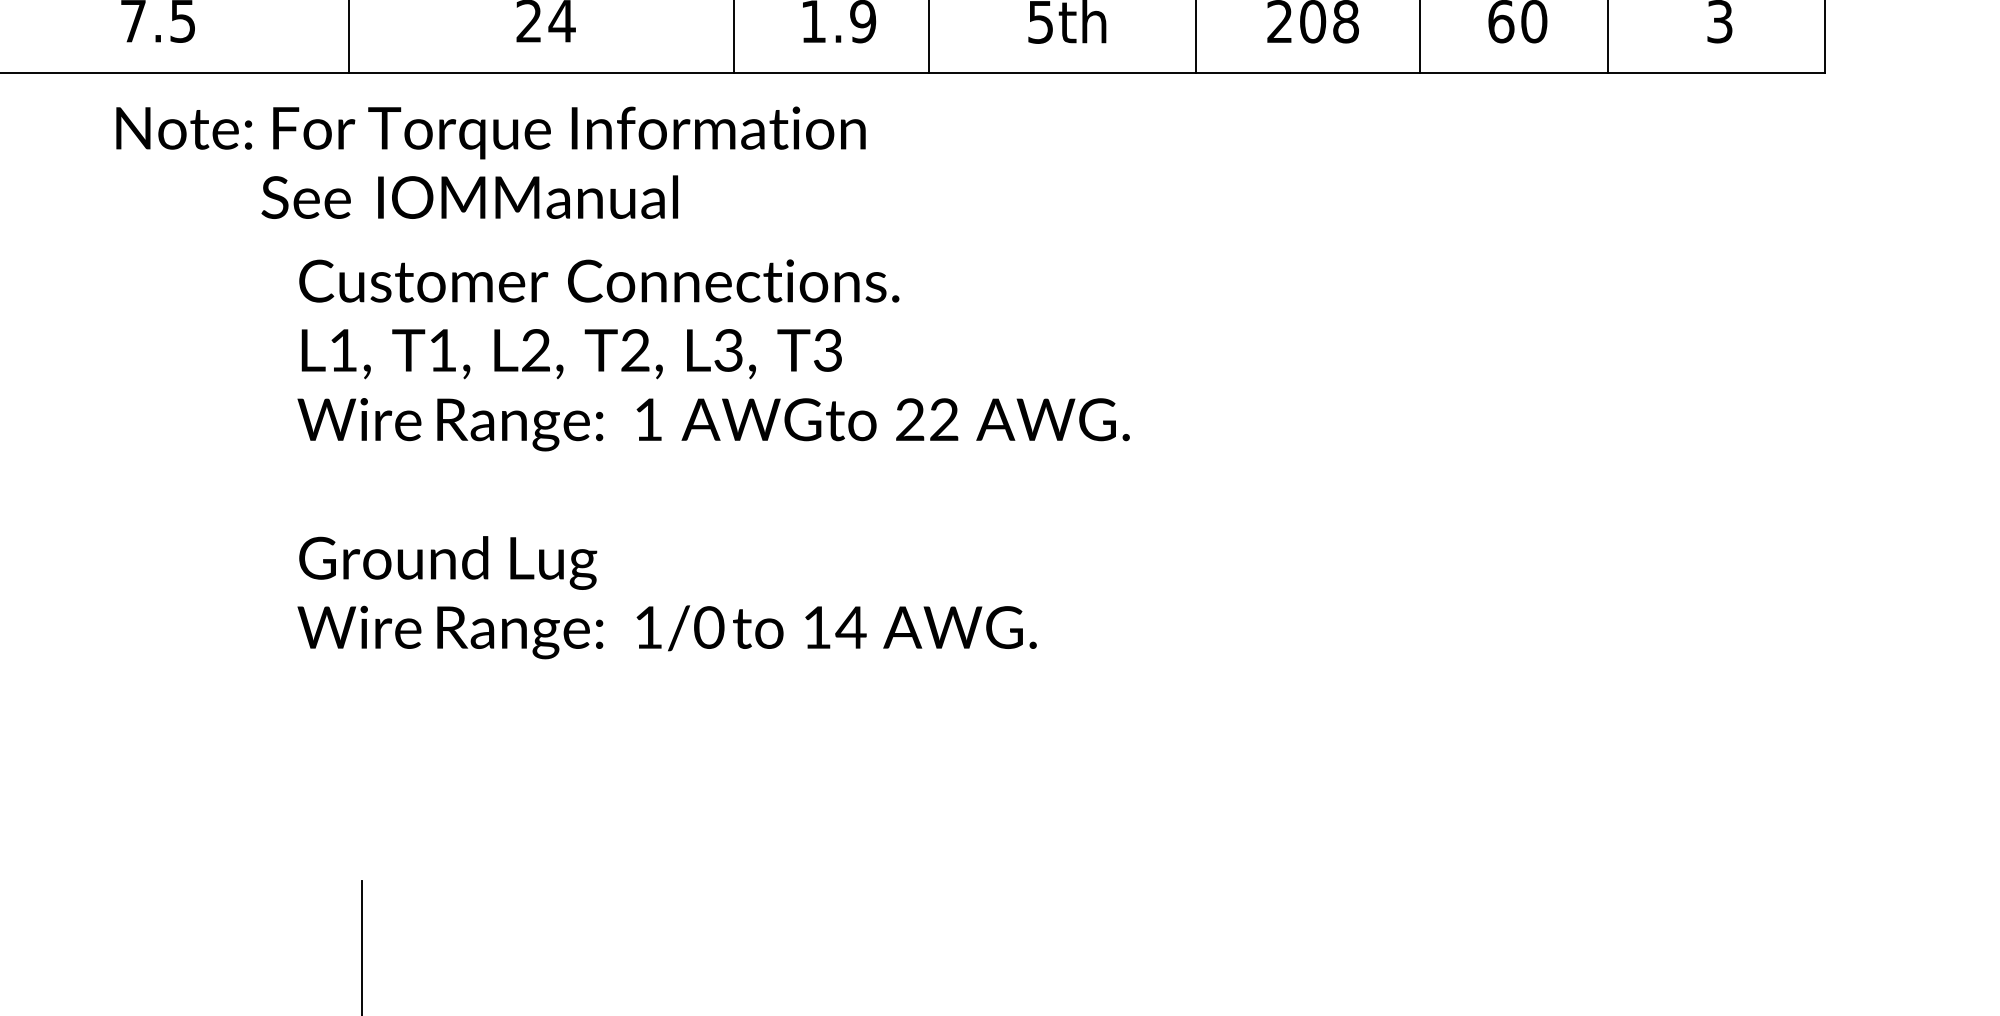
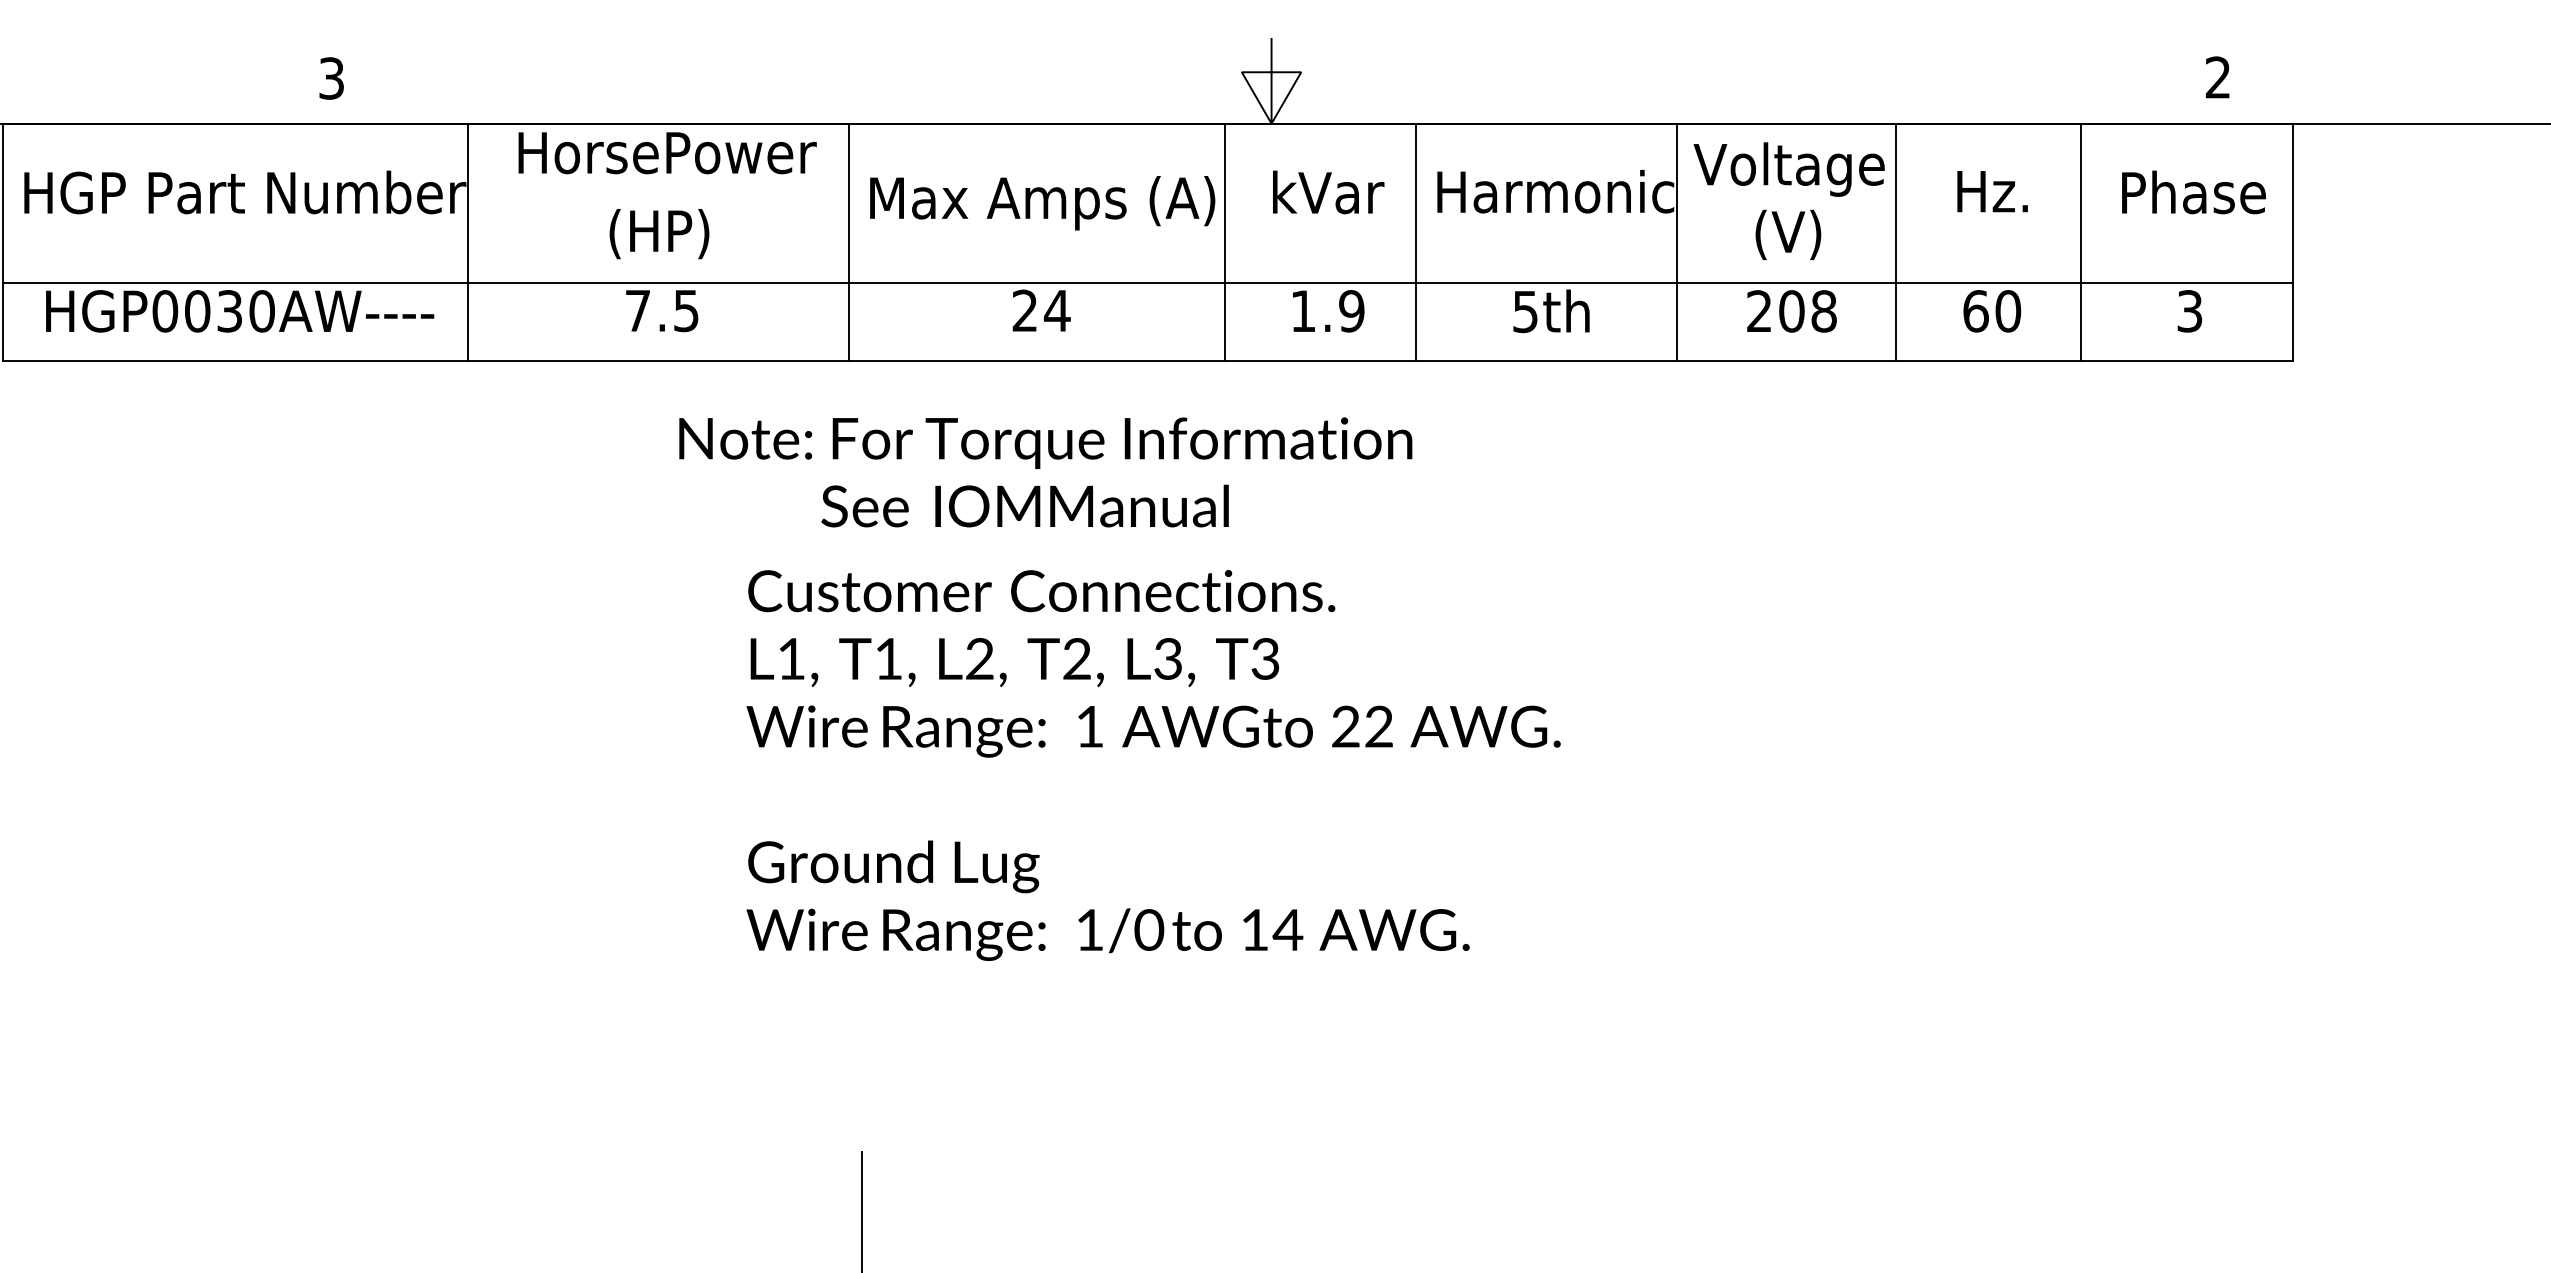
text: (490, 162) -> (1045, 472), moved
text: (713, 459) -> (1153, 765), moved

